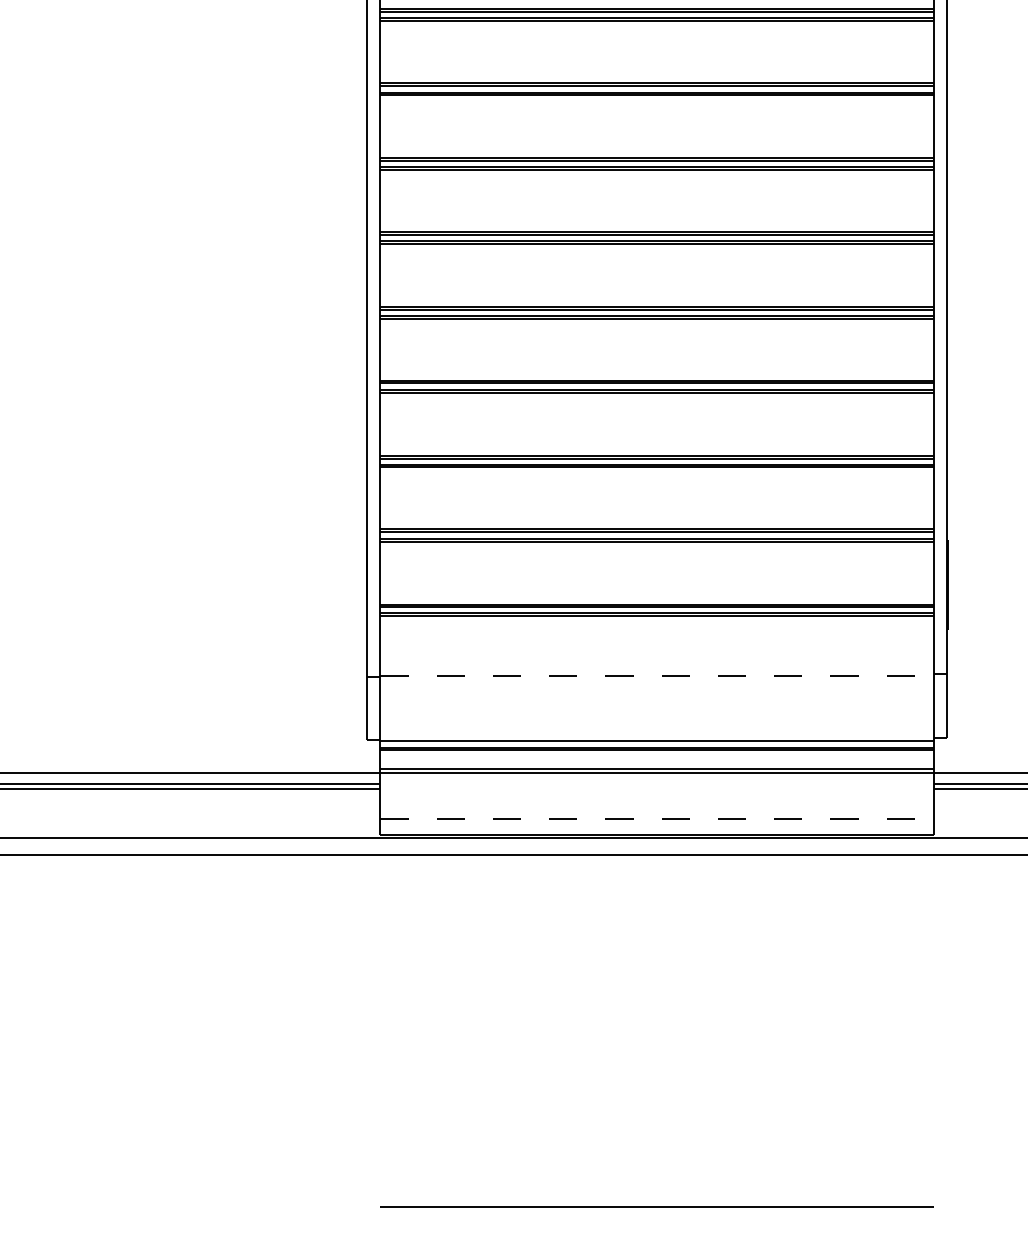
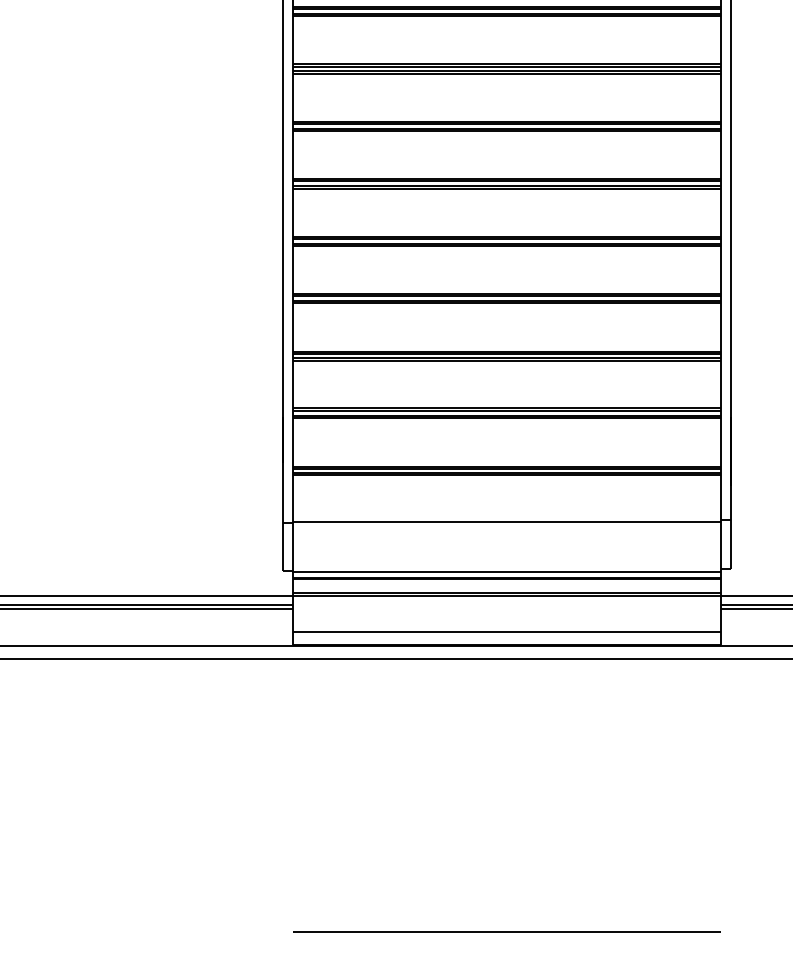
line: (657, 675) -> (507, 521), dashed -> solid
line: (657, 818) -> (507, 631), dashed -> solid

